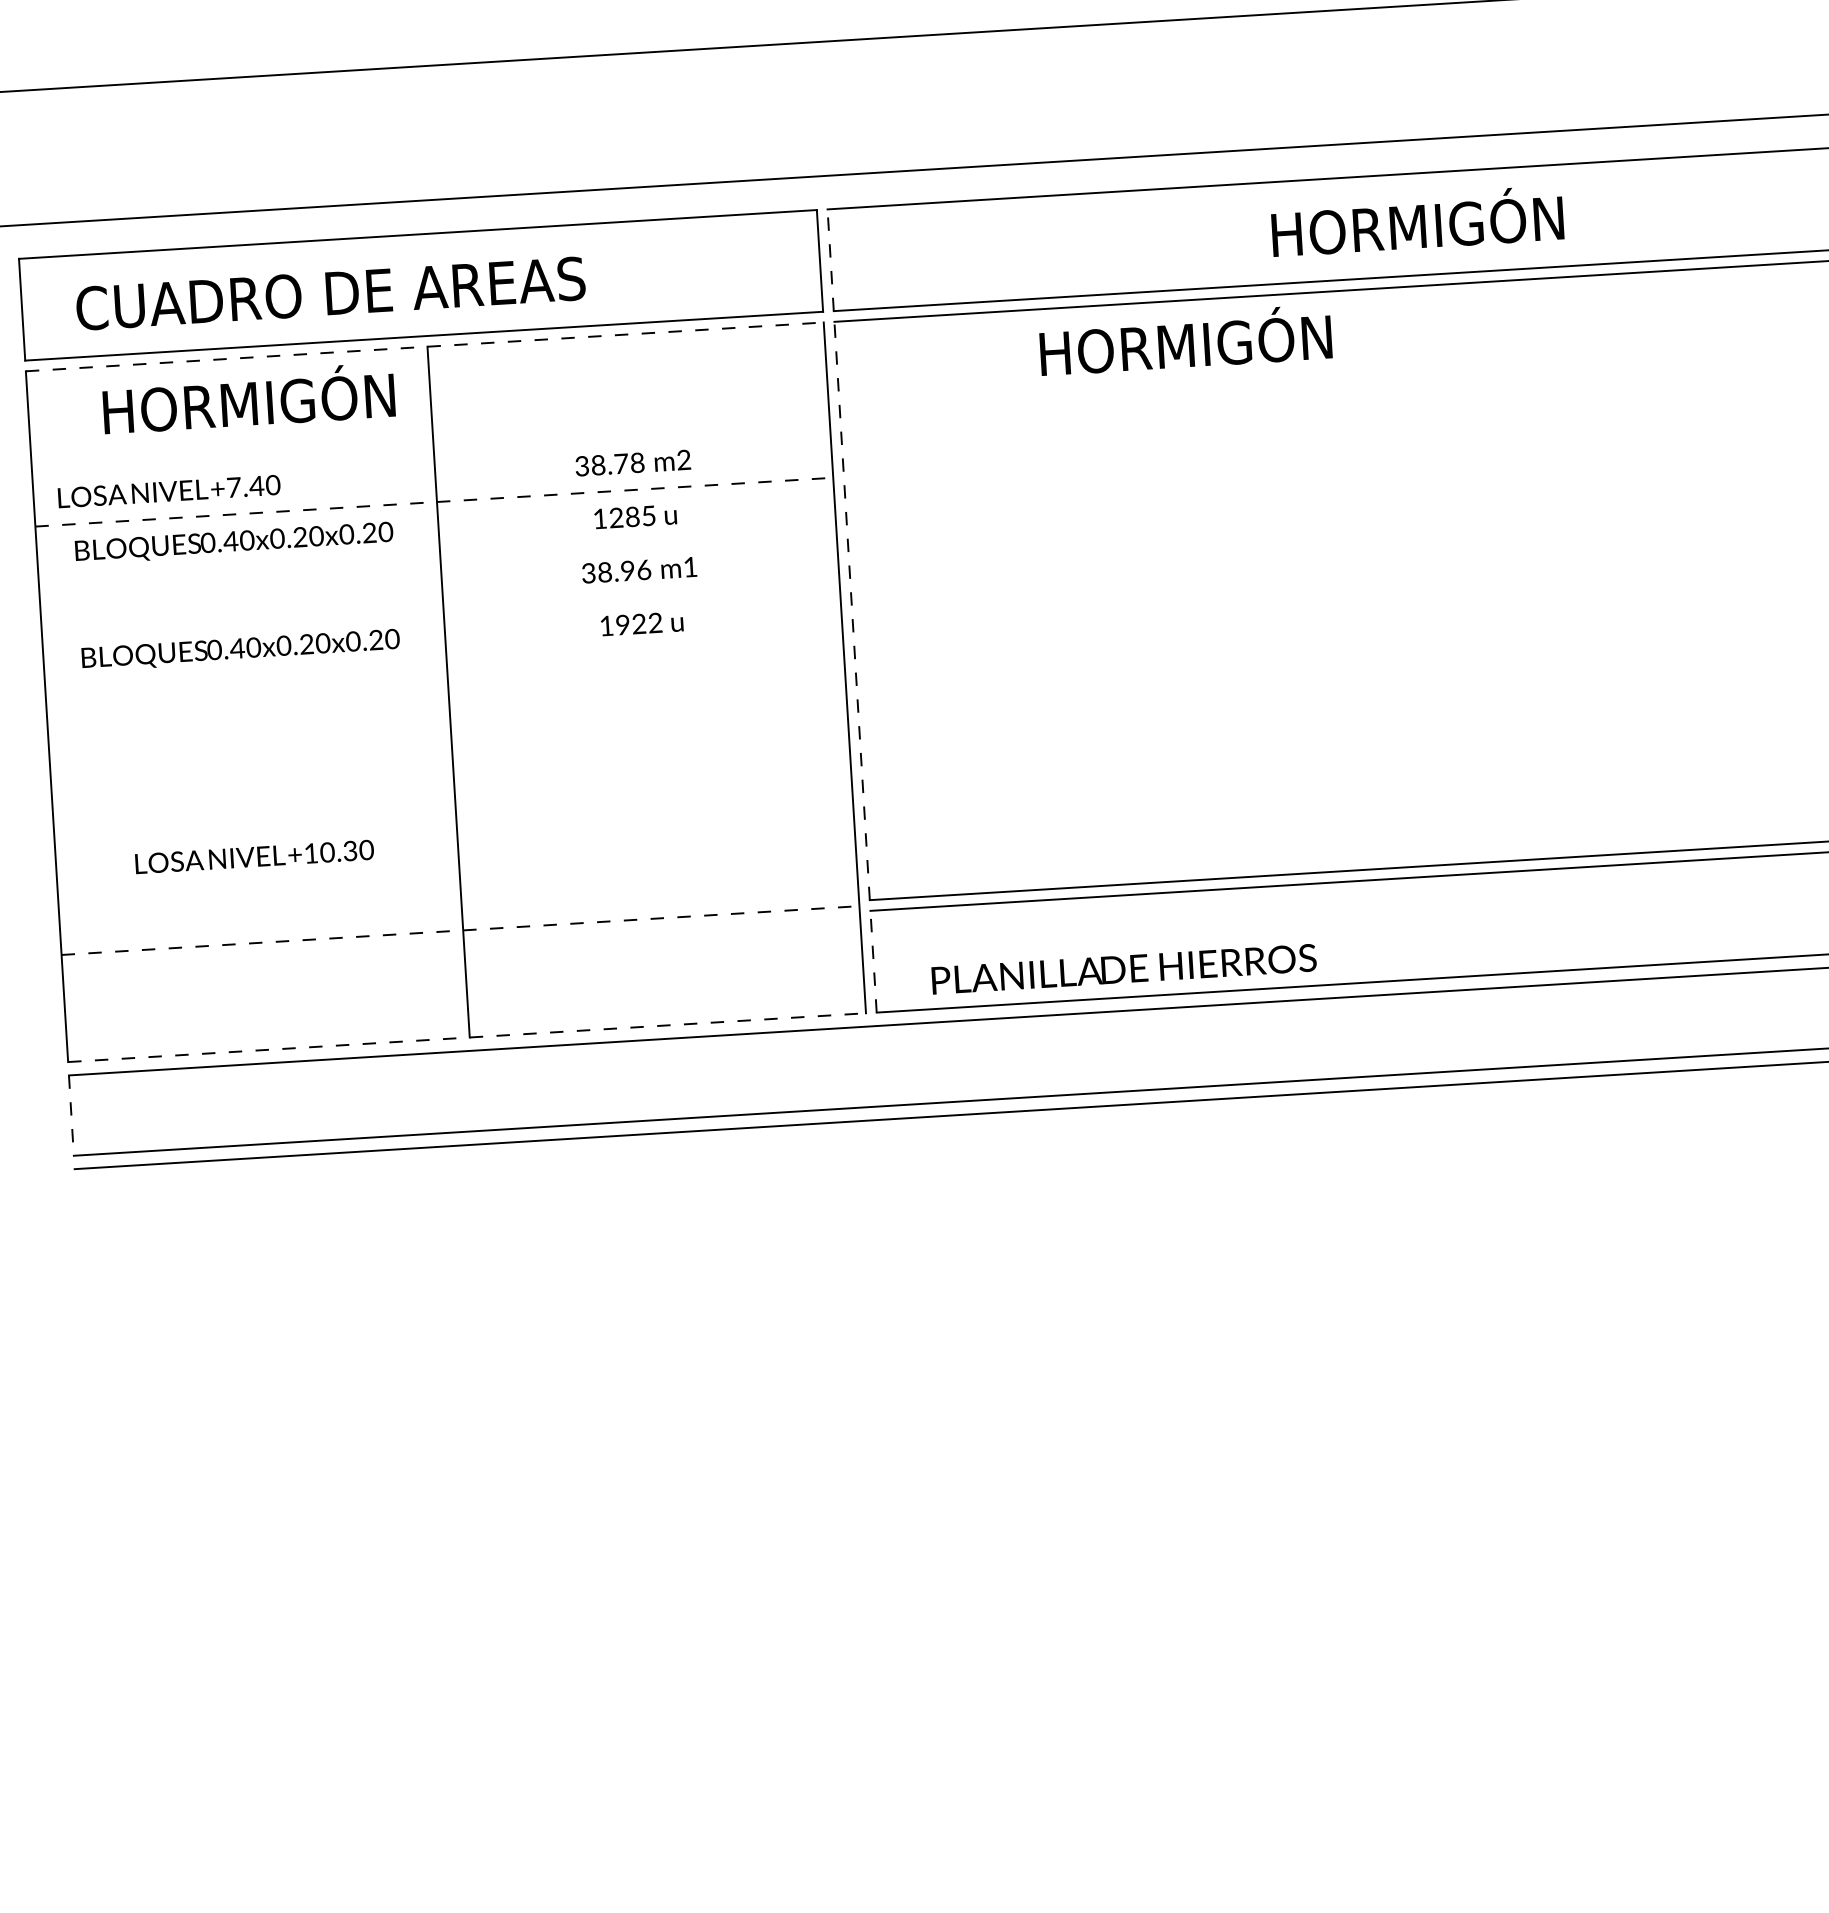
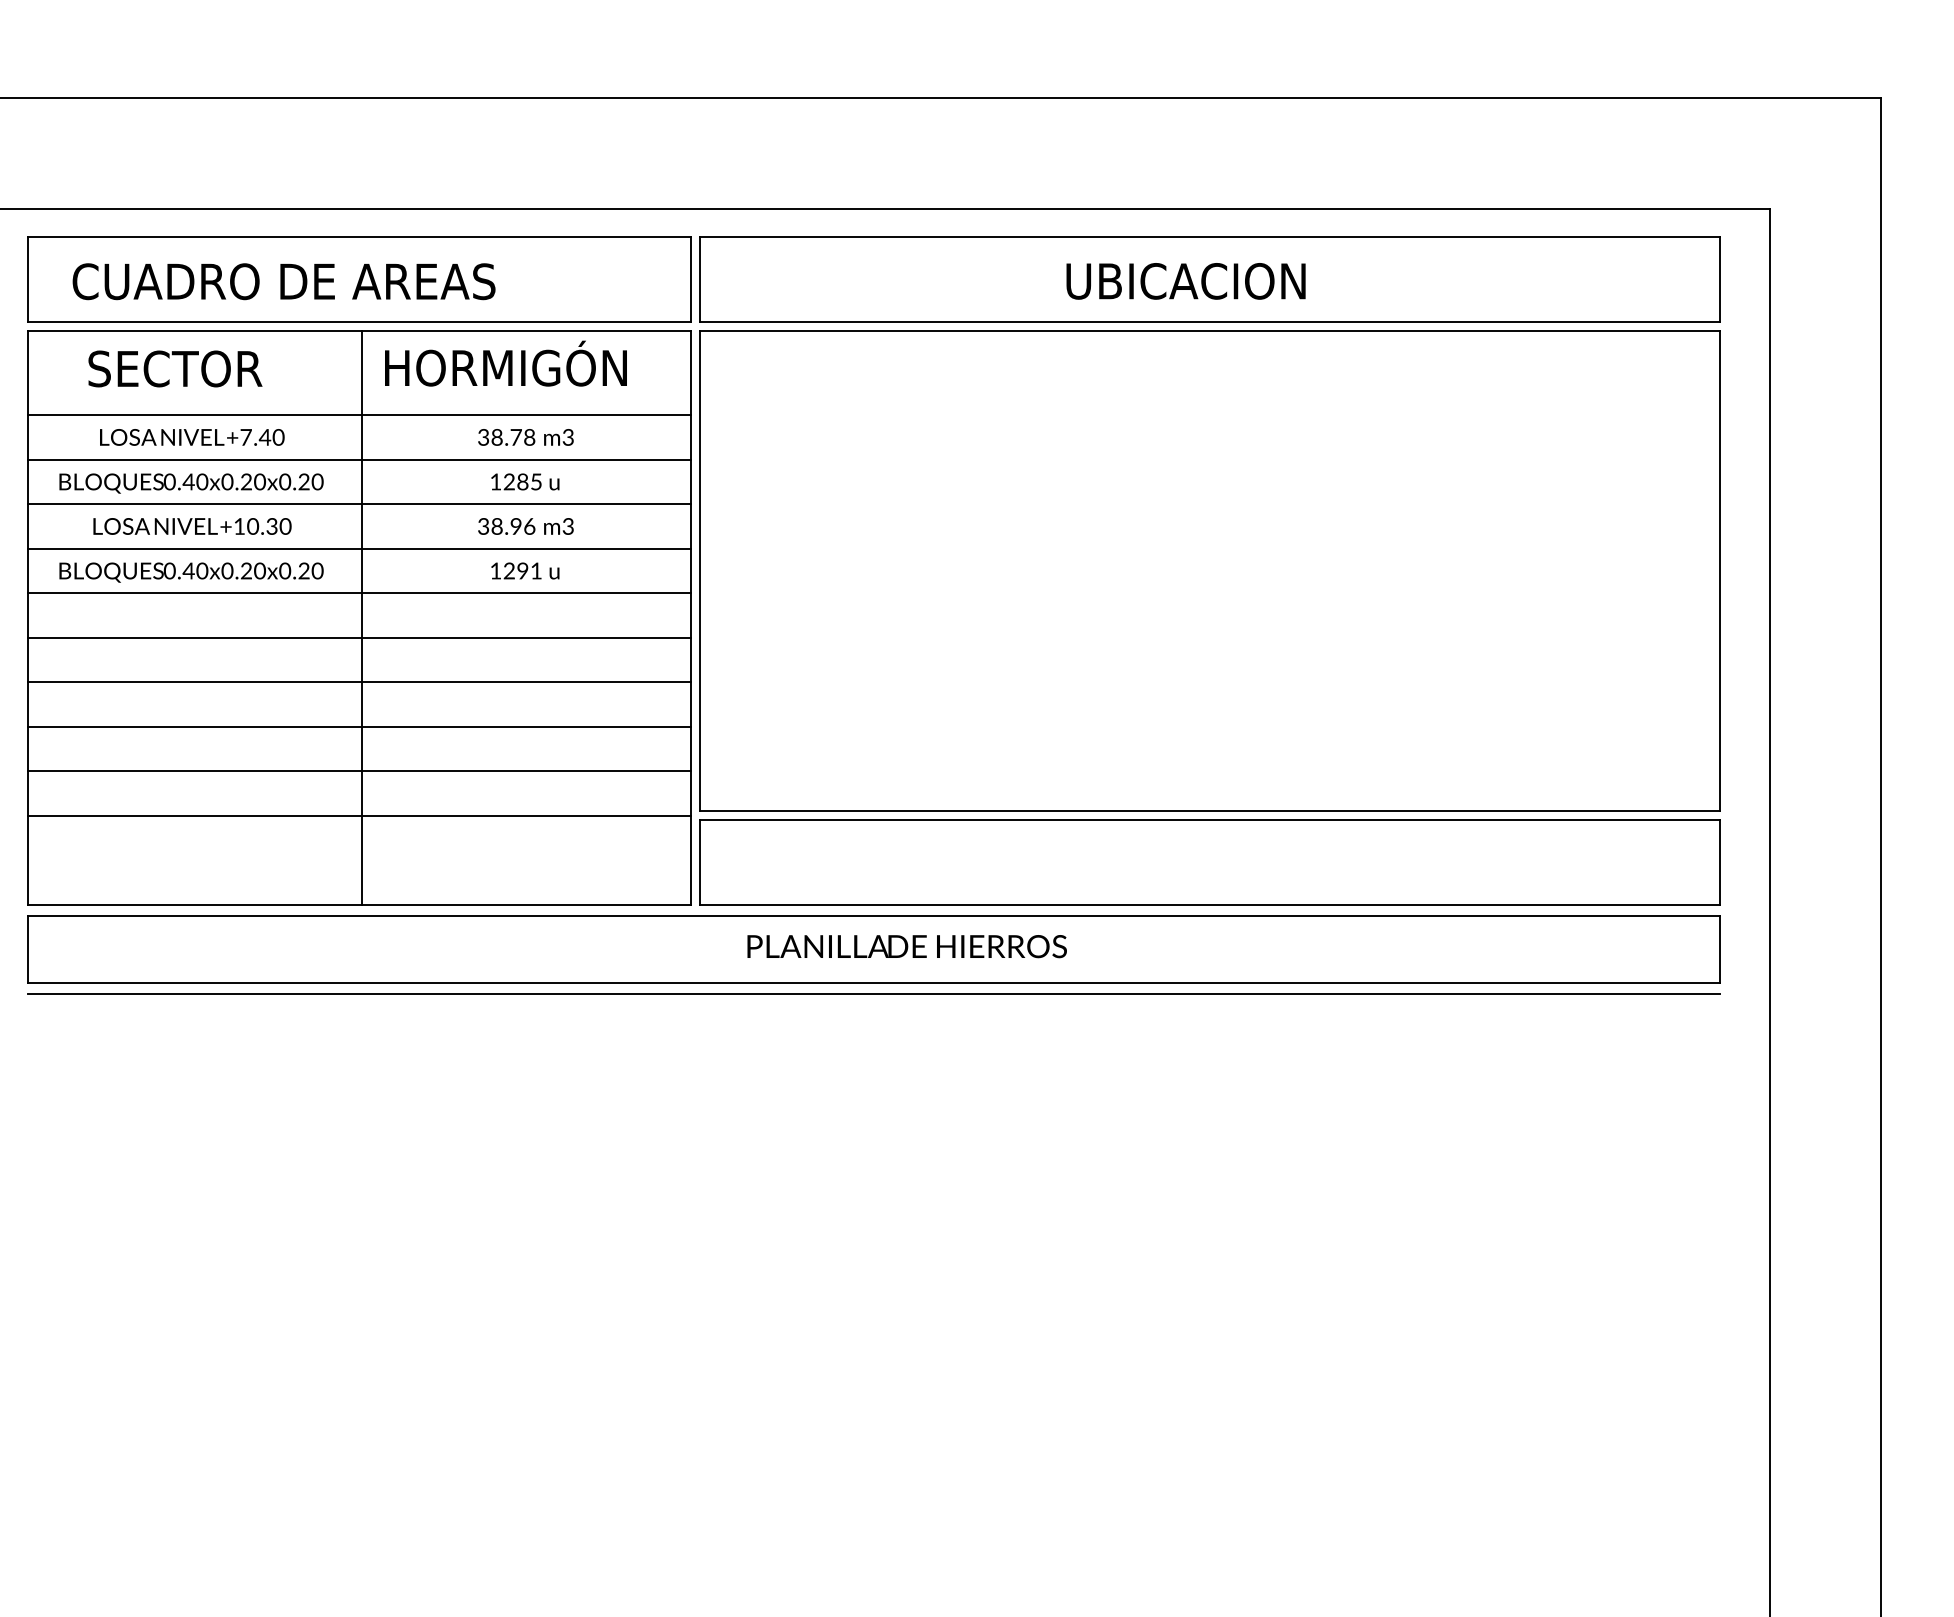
text: (1416, 220) -> (1187, 276), HORMIGÓN -> UBICACION
line: (830, 259) -> (699, 278), dashed -> solid
text: (1185, 340) -> (505, 363), moved
line: (425, 346) -> (359, 330), dashed -> solid
text: (247, 398) -> (209, 364), HORMIGÓN -> SECTOR
line: (431, 449) -> (359, 415), added
text: (683, 462) -> (567, 439), m2 -> m3
text: (169, 491) -> (192, 437), moved
line: (434, 501) -> (359, 459), dashed -> solid
line: (437, 556) -> (359, 504), added
text: (689, 567) -> (567, 526), m1 -> m3
line: (441, 608) -> (359, 548), added
line: (851, 610) -> (699, 570), dashed -> solid
text: (638, 623) -> (522, 570), 1922 -> 1291
line: (444, 663) -> (359, 593), added
line: (447, 715) -> (359, 637), added
line: (450, 770) -> (359, 682), added
line: (454, 823) -> (359, 726), added
text: (254, 856) -> (192, 526), moved
line: (457, 877) -> (359, 771), added
line: (460, 930) -> (359, 815), dashed -> solid
line: (873, 961) -> (699, 862), dashed -> solid
text: (1123, 969) -> (906, 946), moved
line: (467, 1037) -> (359, 904), dashed -> solid
line: (71, 1116) -> (27, 950), dashed -> solid

